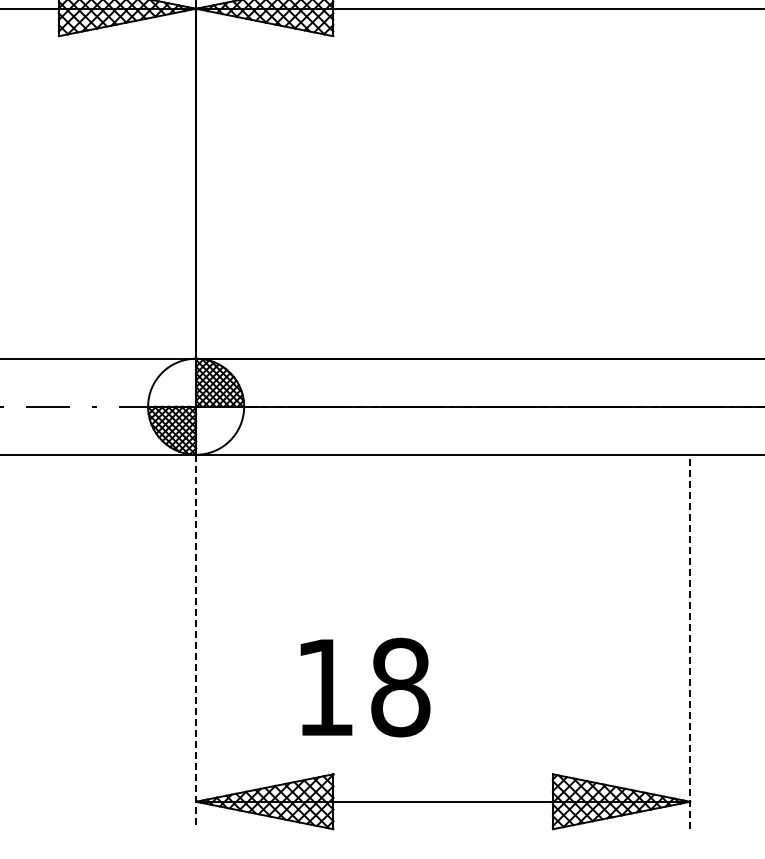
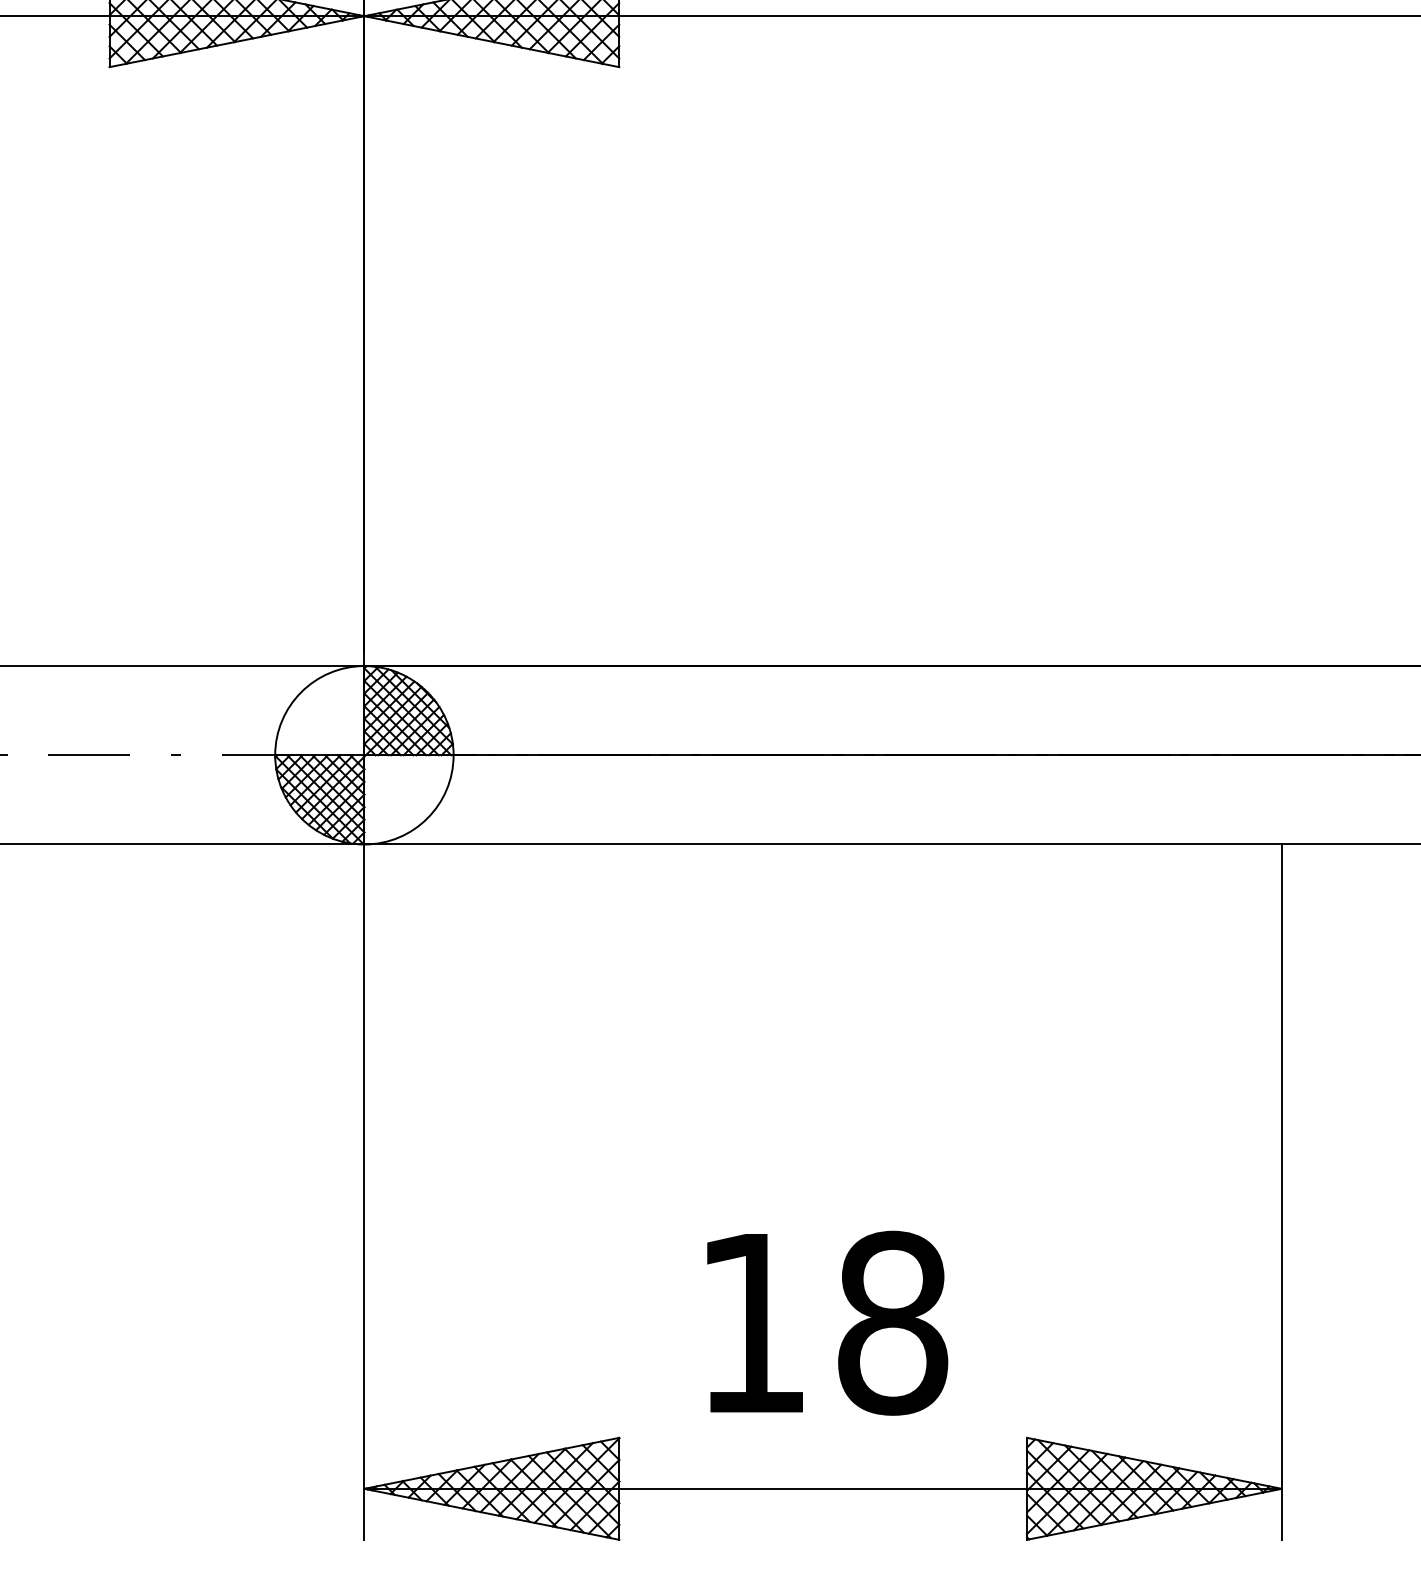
line: (690, 641) -> (1282, 1191), dashed -> solid
line: (196, 642) -> (365, 1193), dashed -> solid
text: (365, 687) -> (827, 1323), moved

